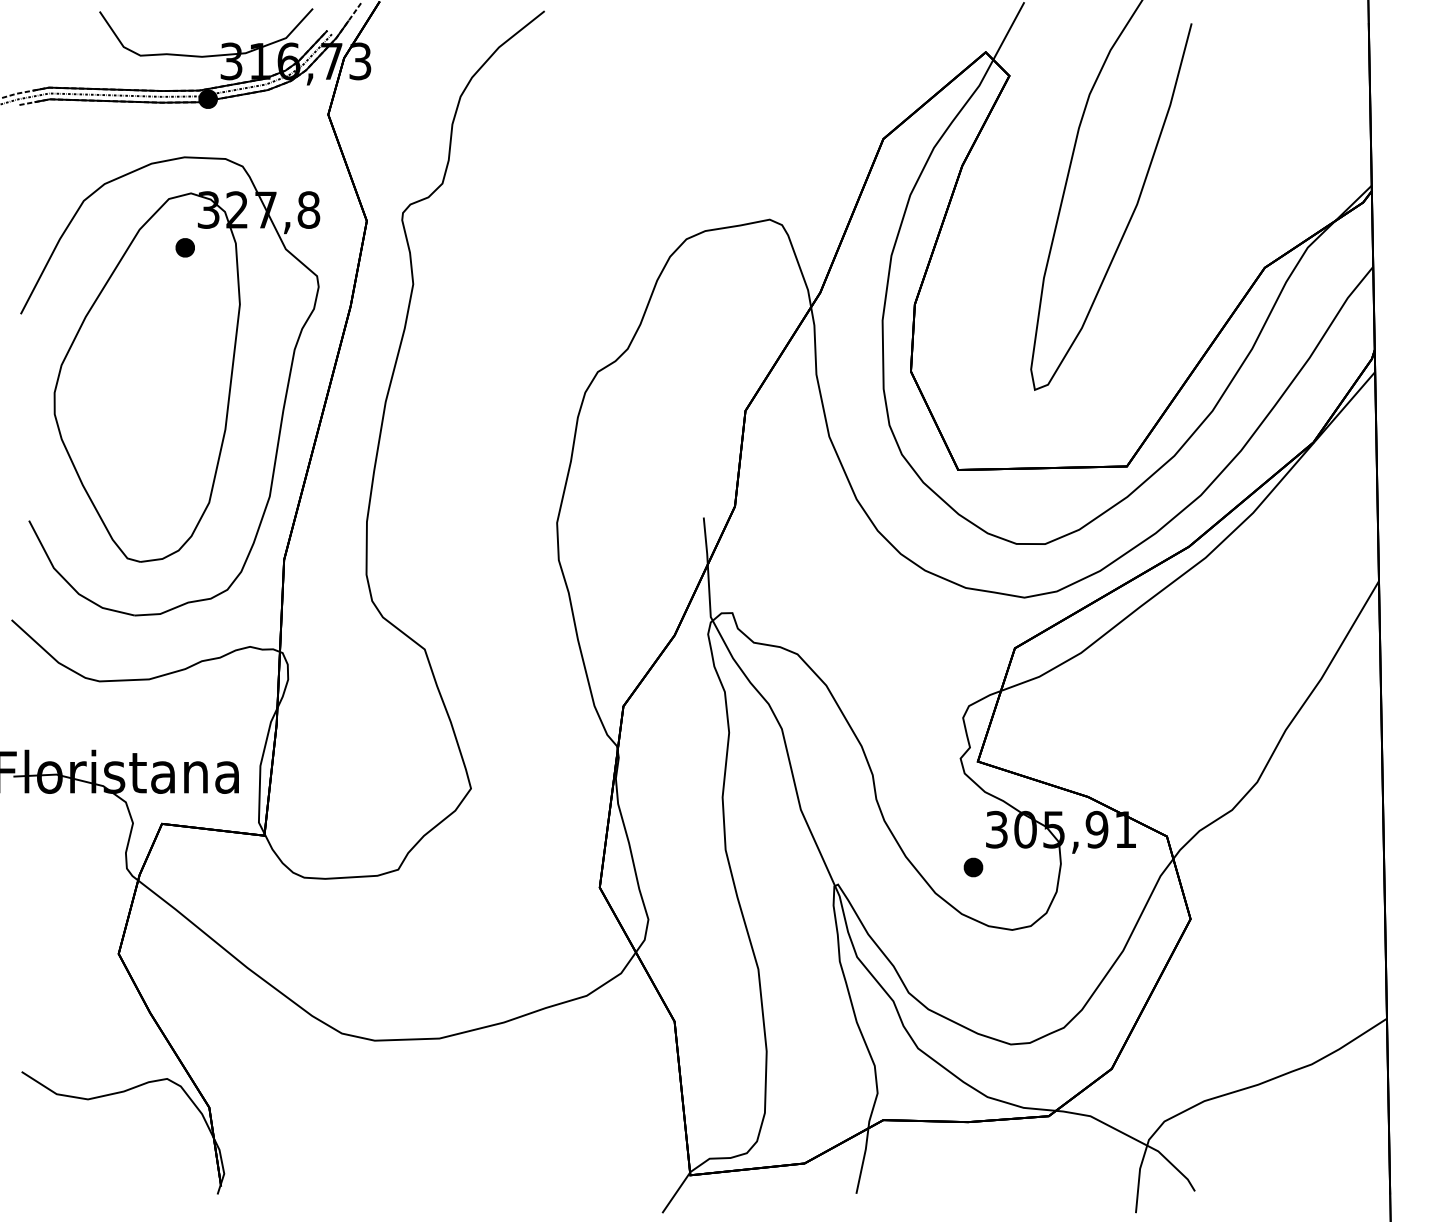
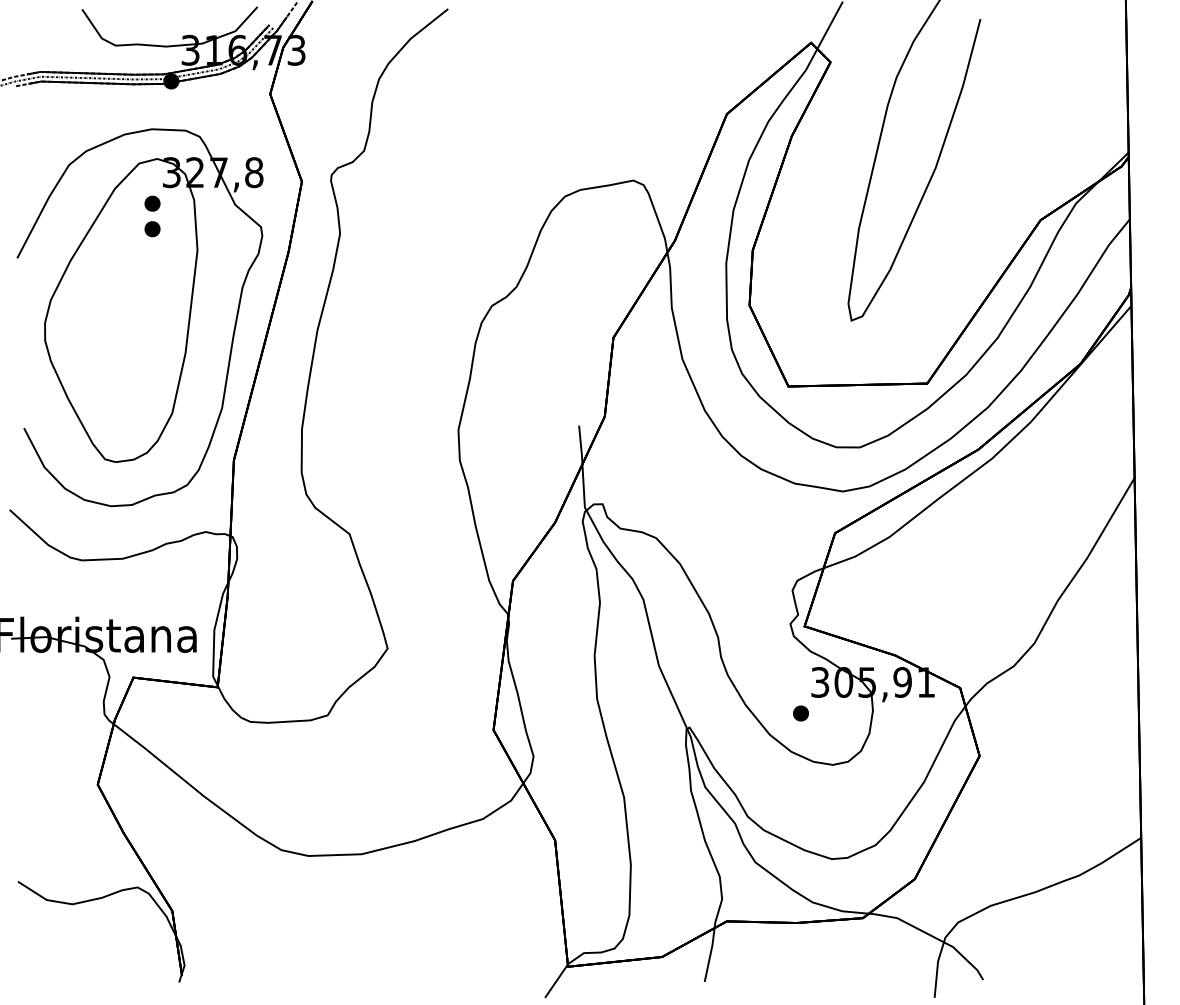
part: (184, 278) -> (151, 228), added

